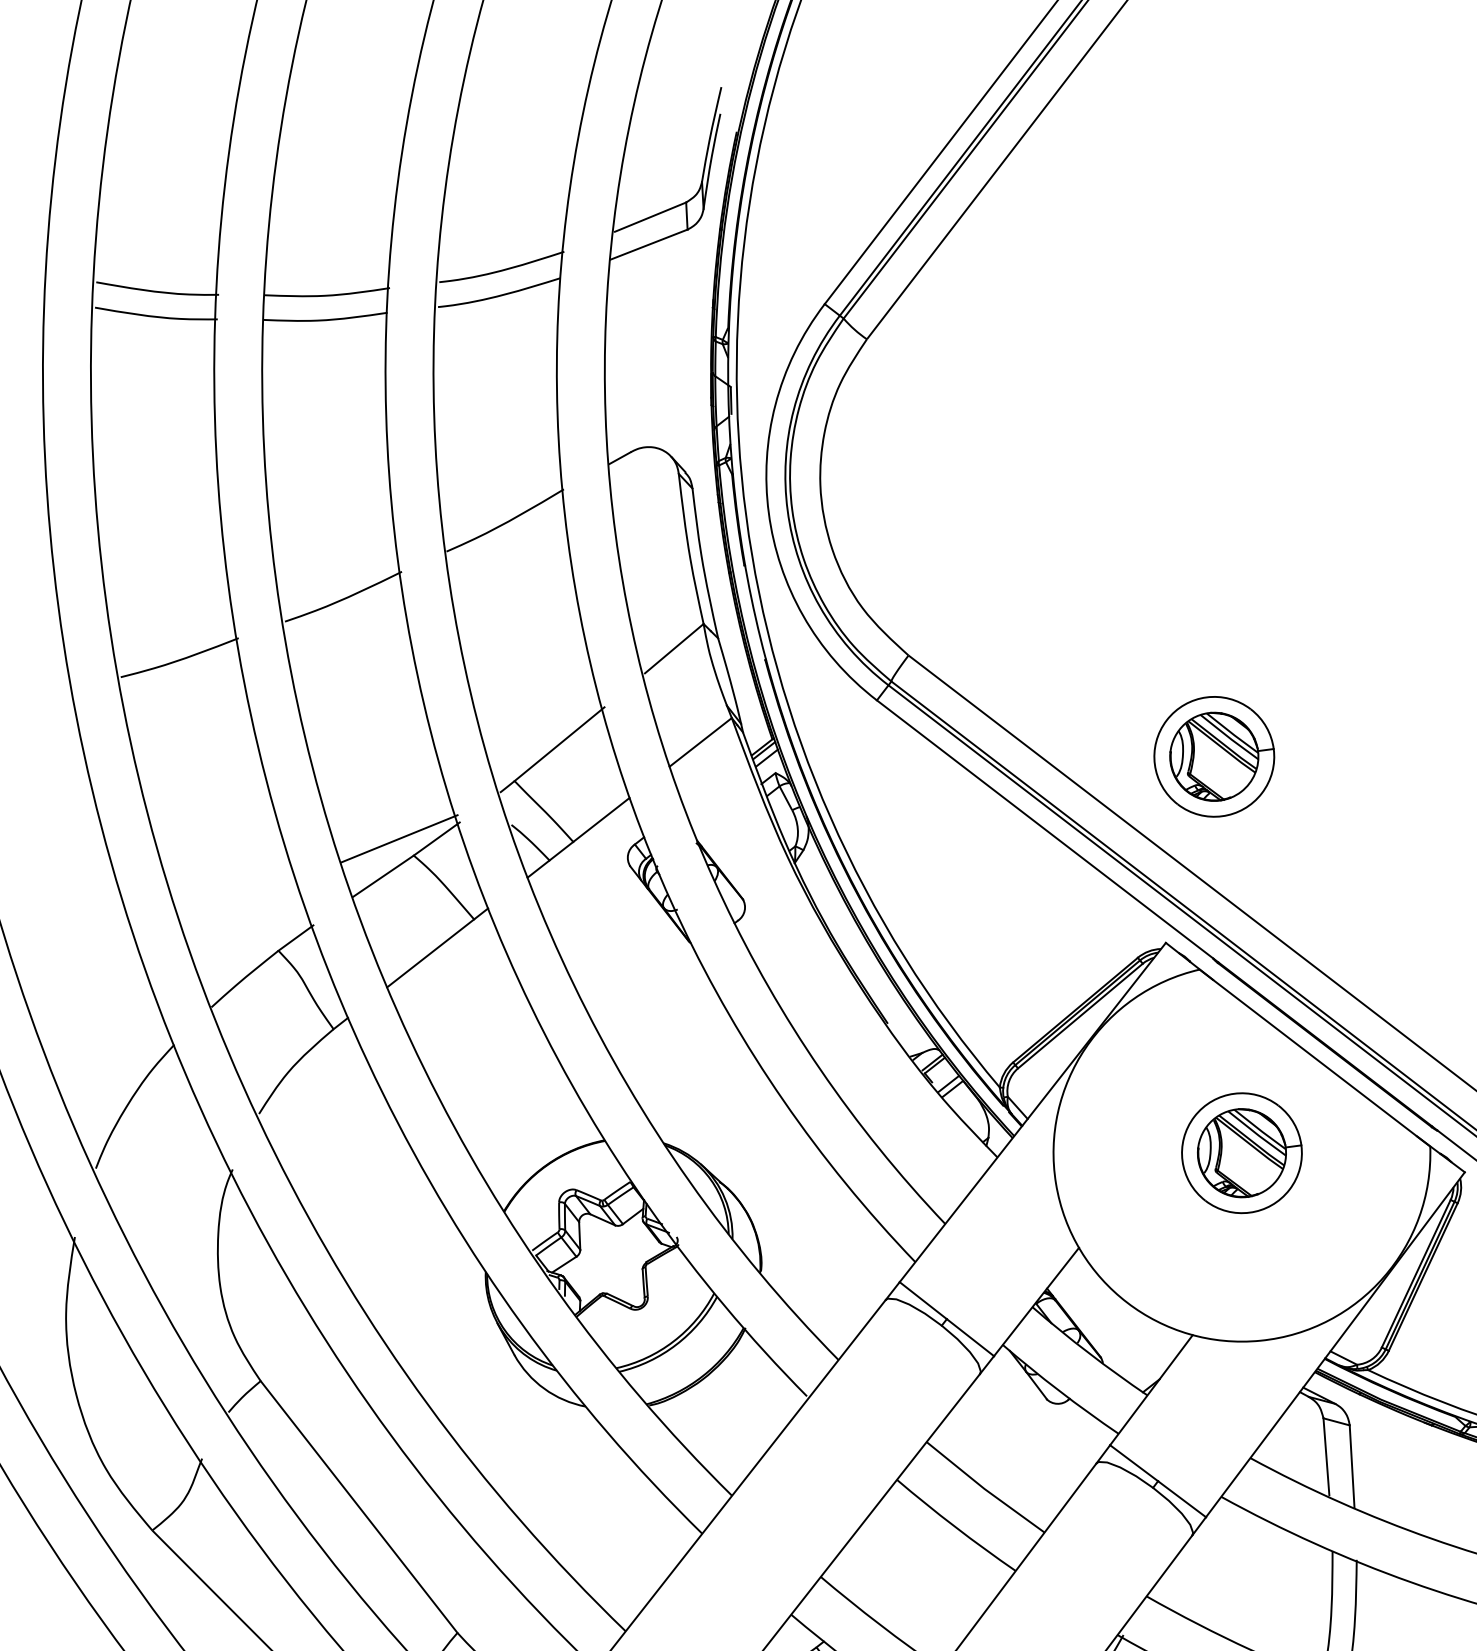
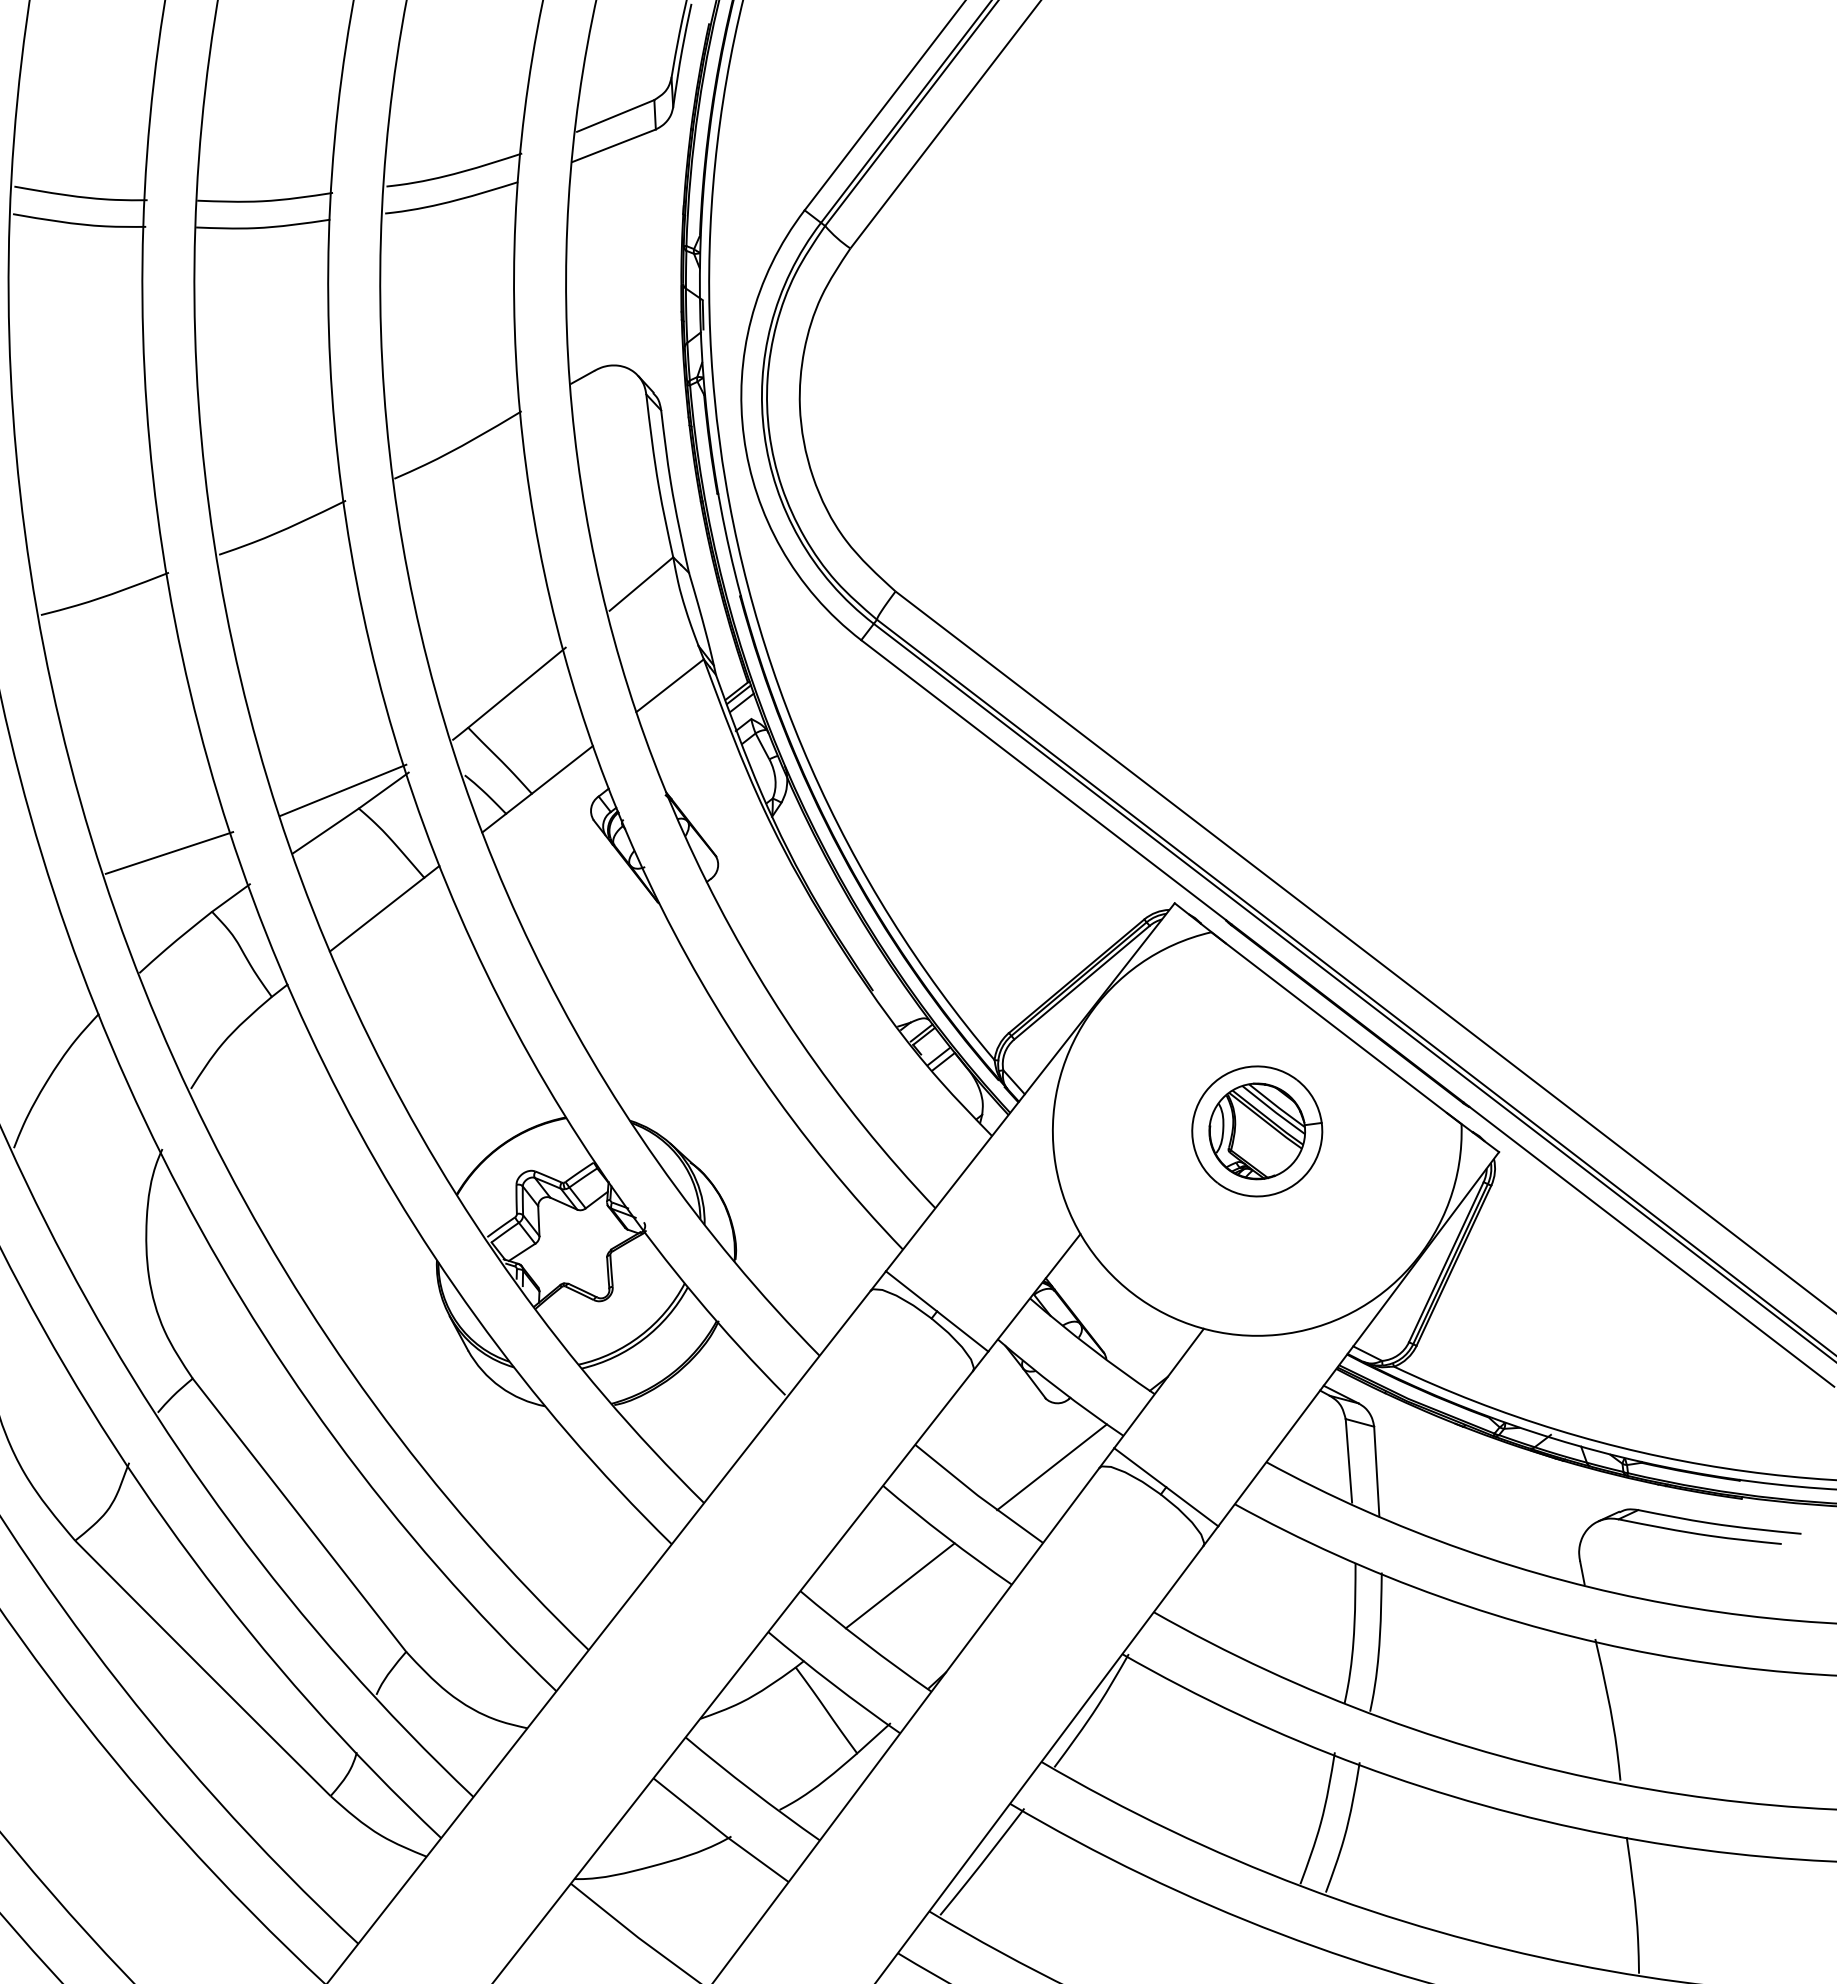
part: (1214, 756) -> (1227, 701), removed
line: (239, 896) -> (169, 852), added
line: (1052, 1462) -> (1051, 1467), added
line: (912, 1571) -> (899, 1585), added

